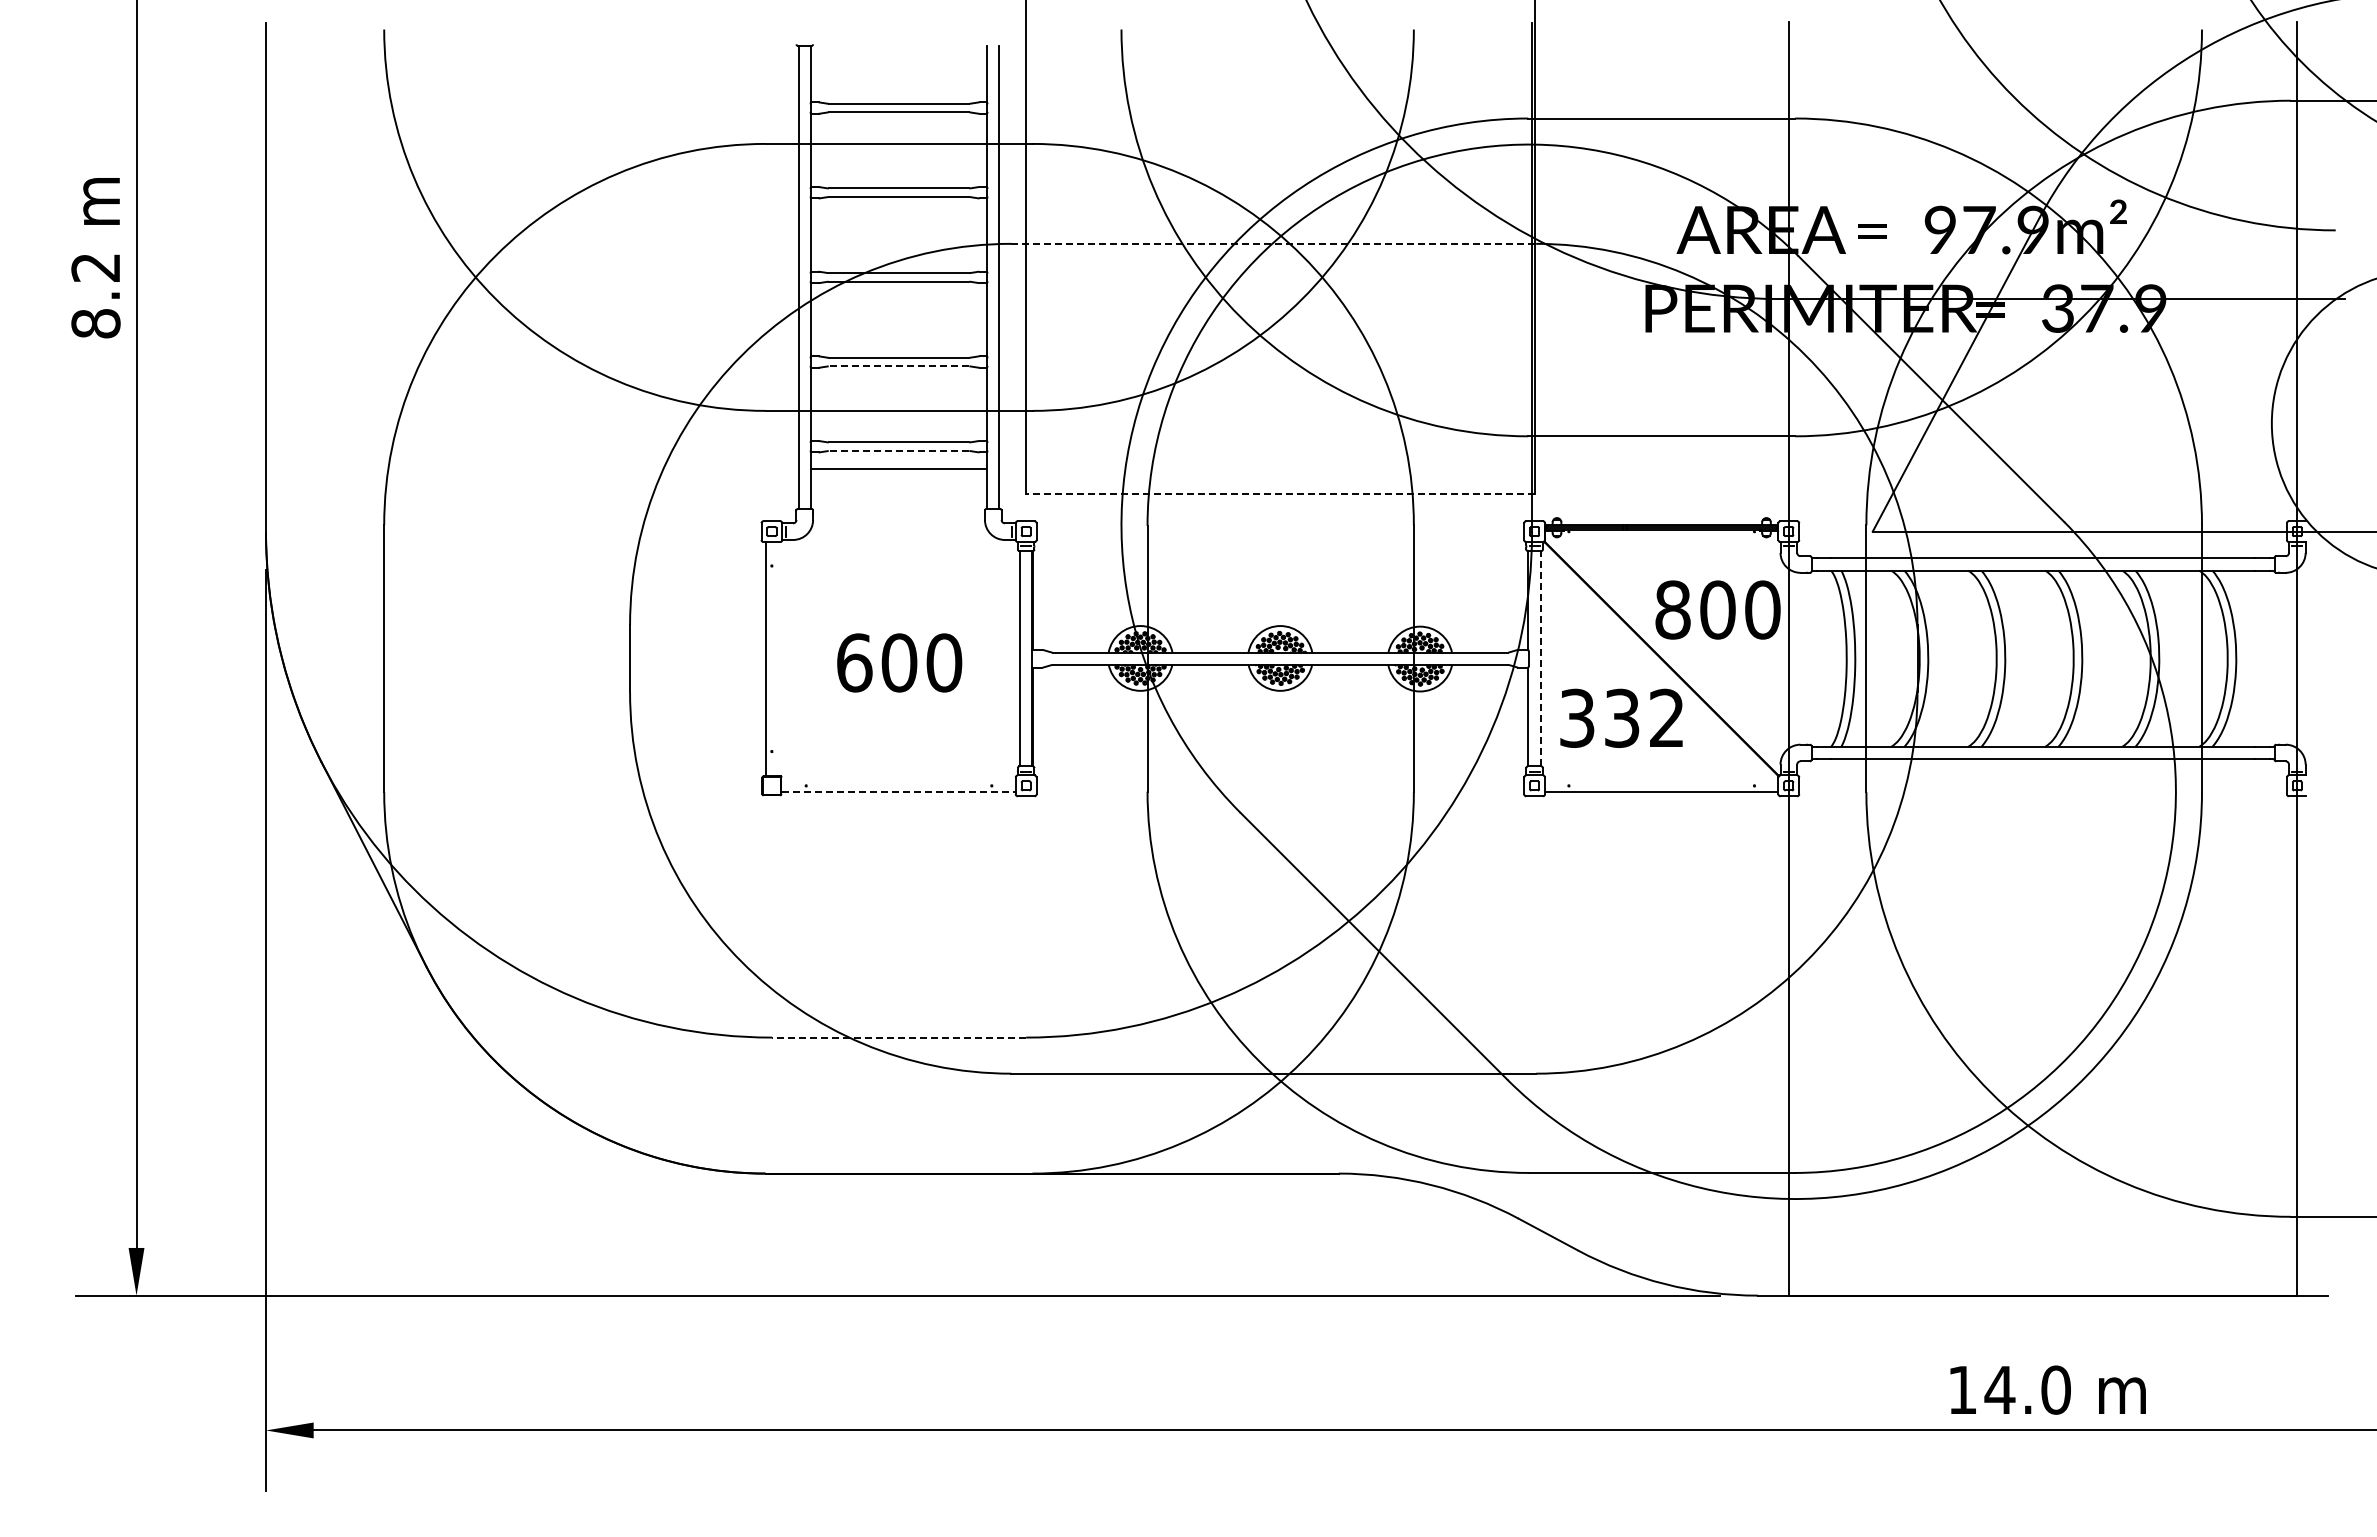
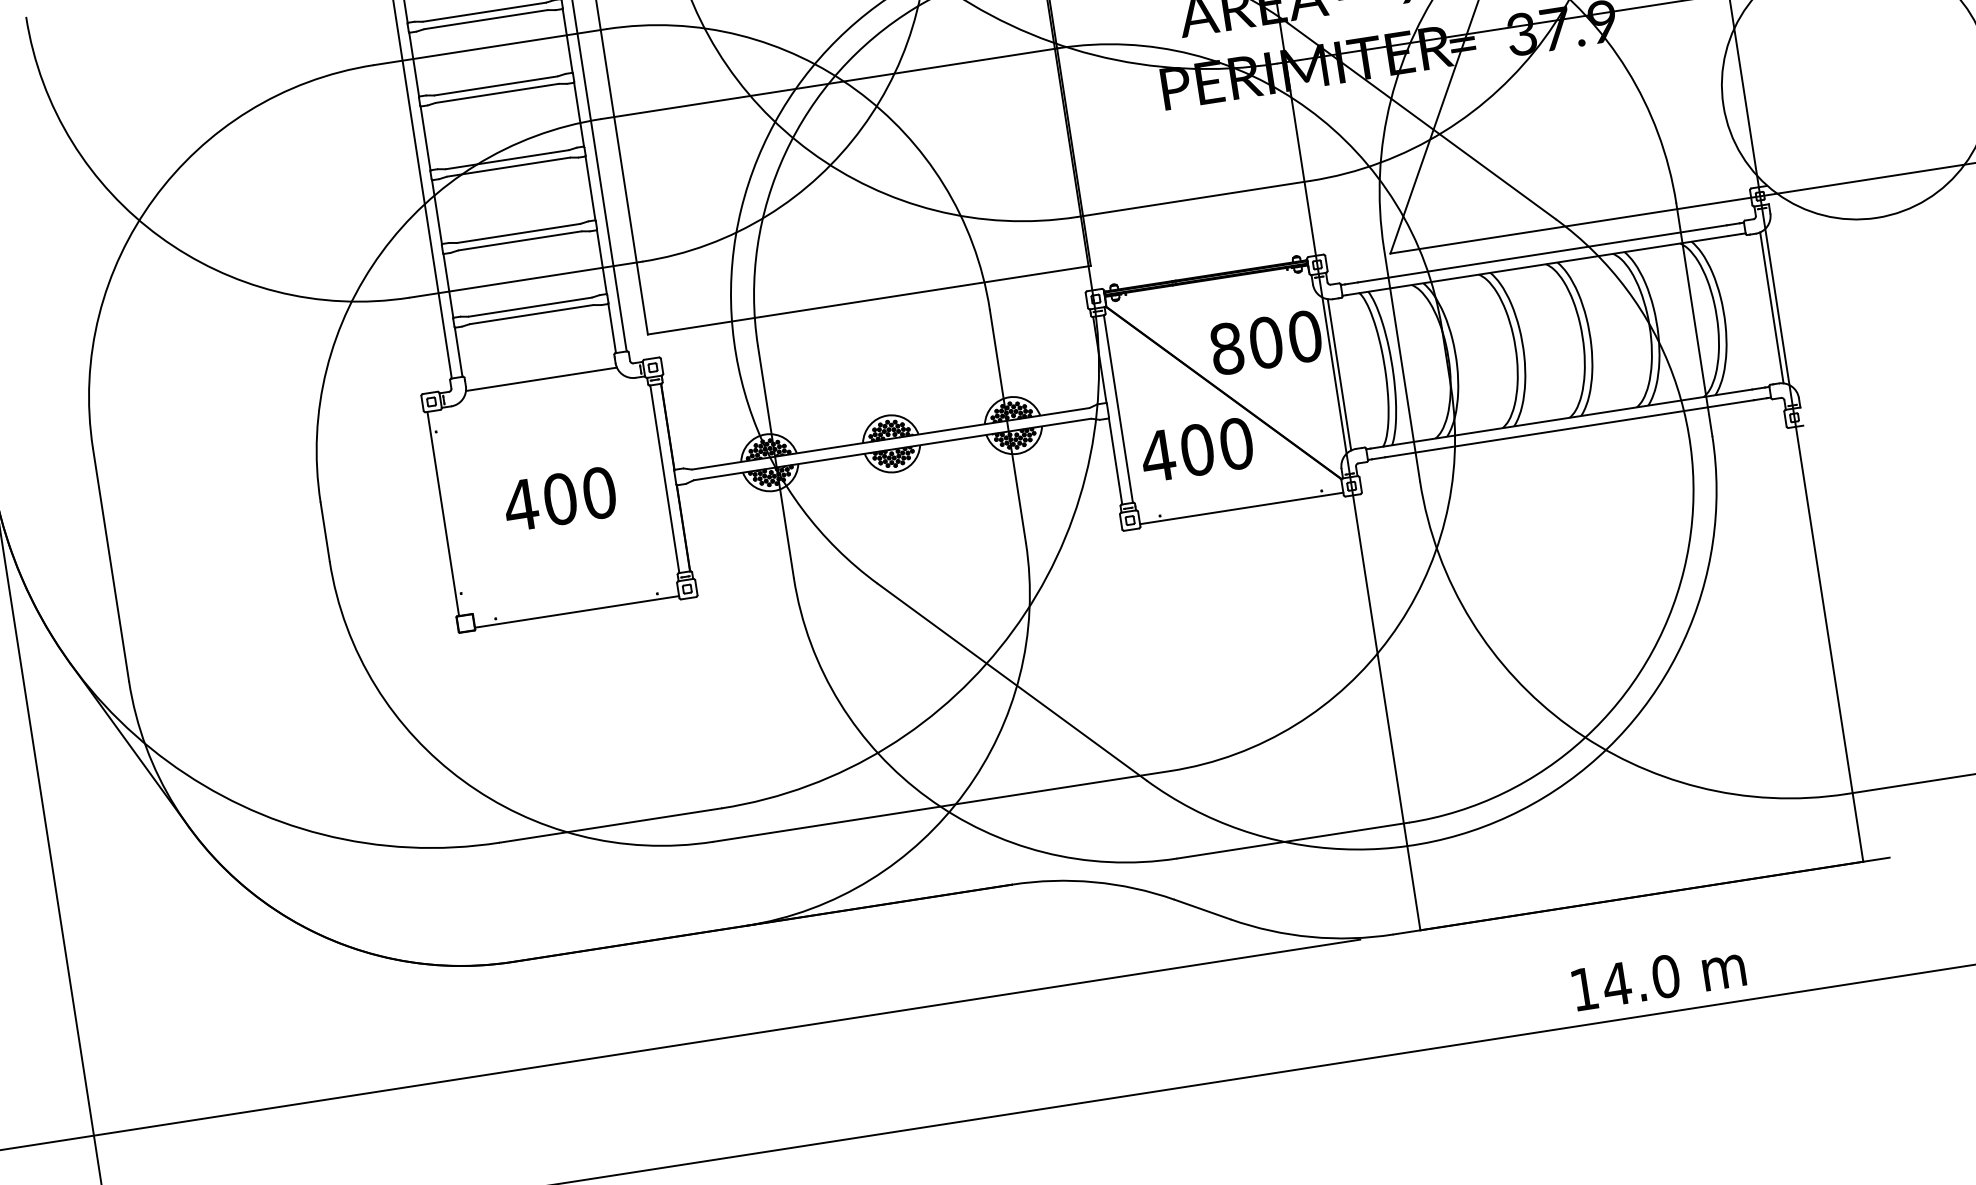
line: (1274, 243) -> (830, 83), dashed -> solid
line: (898, 366) -> (519, 241), dashed -> solid
line: (898, 451) -> (531, 315), dashed -> solid
line: (898, 469) -> (541, 379), moved
line: (1279, 493) -> (868, 300), dashed -> solid
line: (1540, 658) -> (1118, 408), dashed -> solid
line: (1794, 658) -> (1339, 374), added
line: (2290, 658) -> (1771, 307), added
text: (854, 662) -> (521, 504), 600 -> 400
text: (1621, 717) -> (1196, 449), 332 -> 400
line: (898, 792) -> (577, 612), dashed -> solid
line: (898, 1037) -> (610, 825), dashed -> solid

